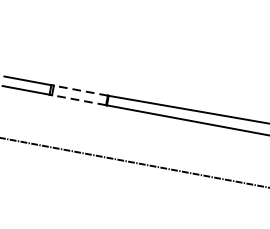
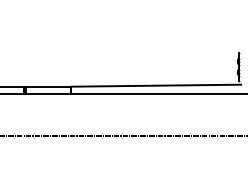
line: (79, 90) -> (47, 86), dashed -> solid
line: (77, 99) -> (47, 94), dashed -> solid

